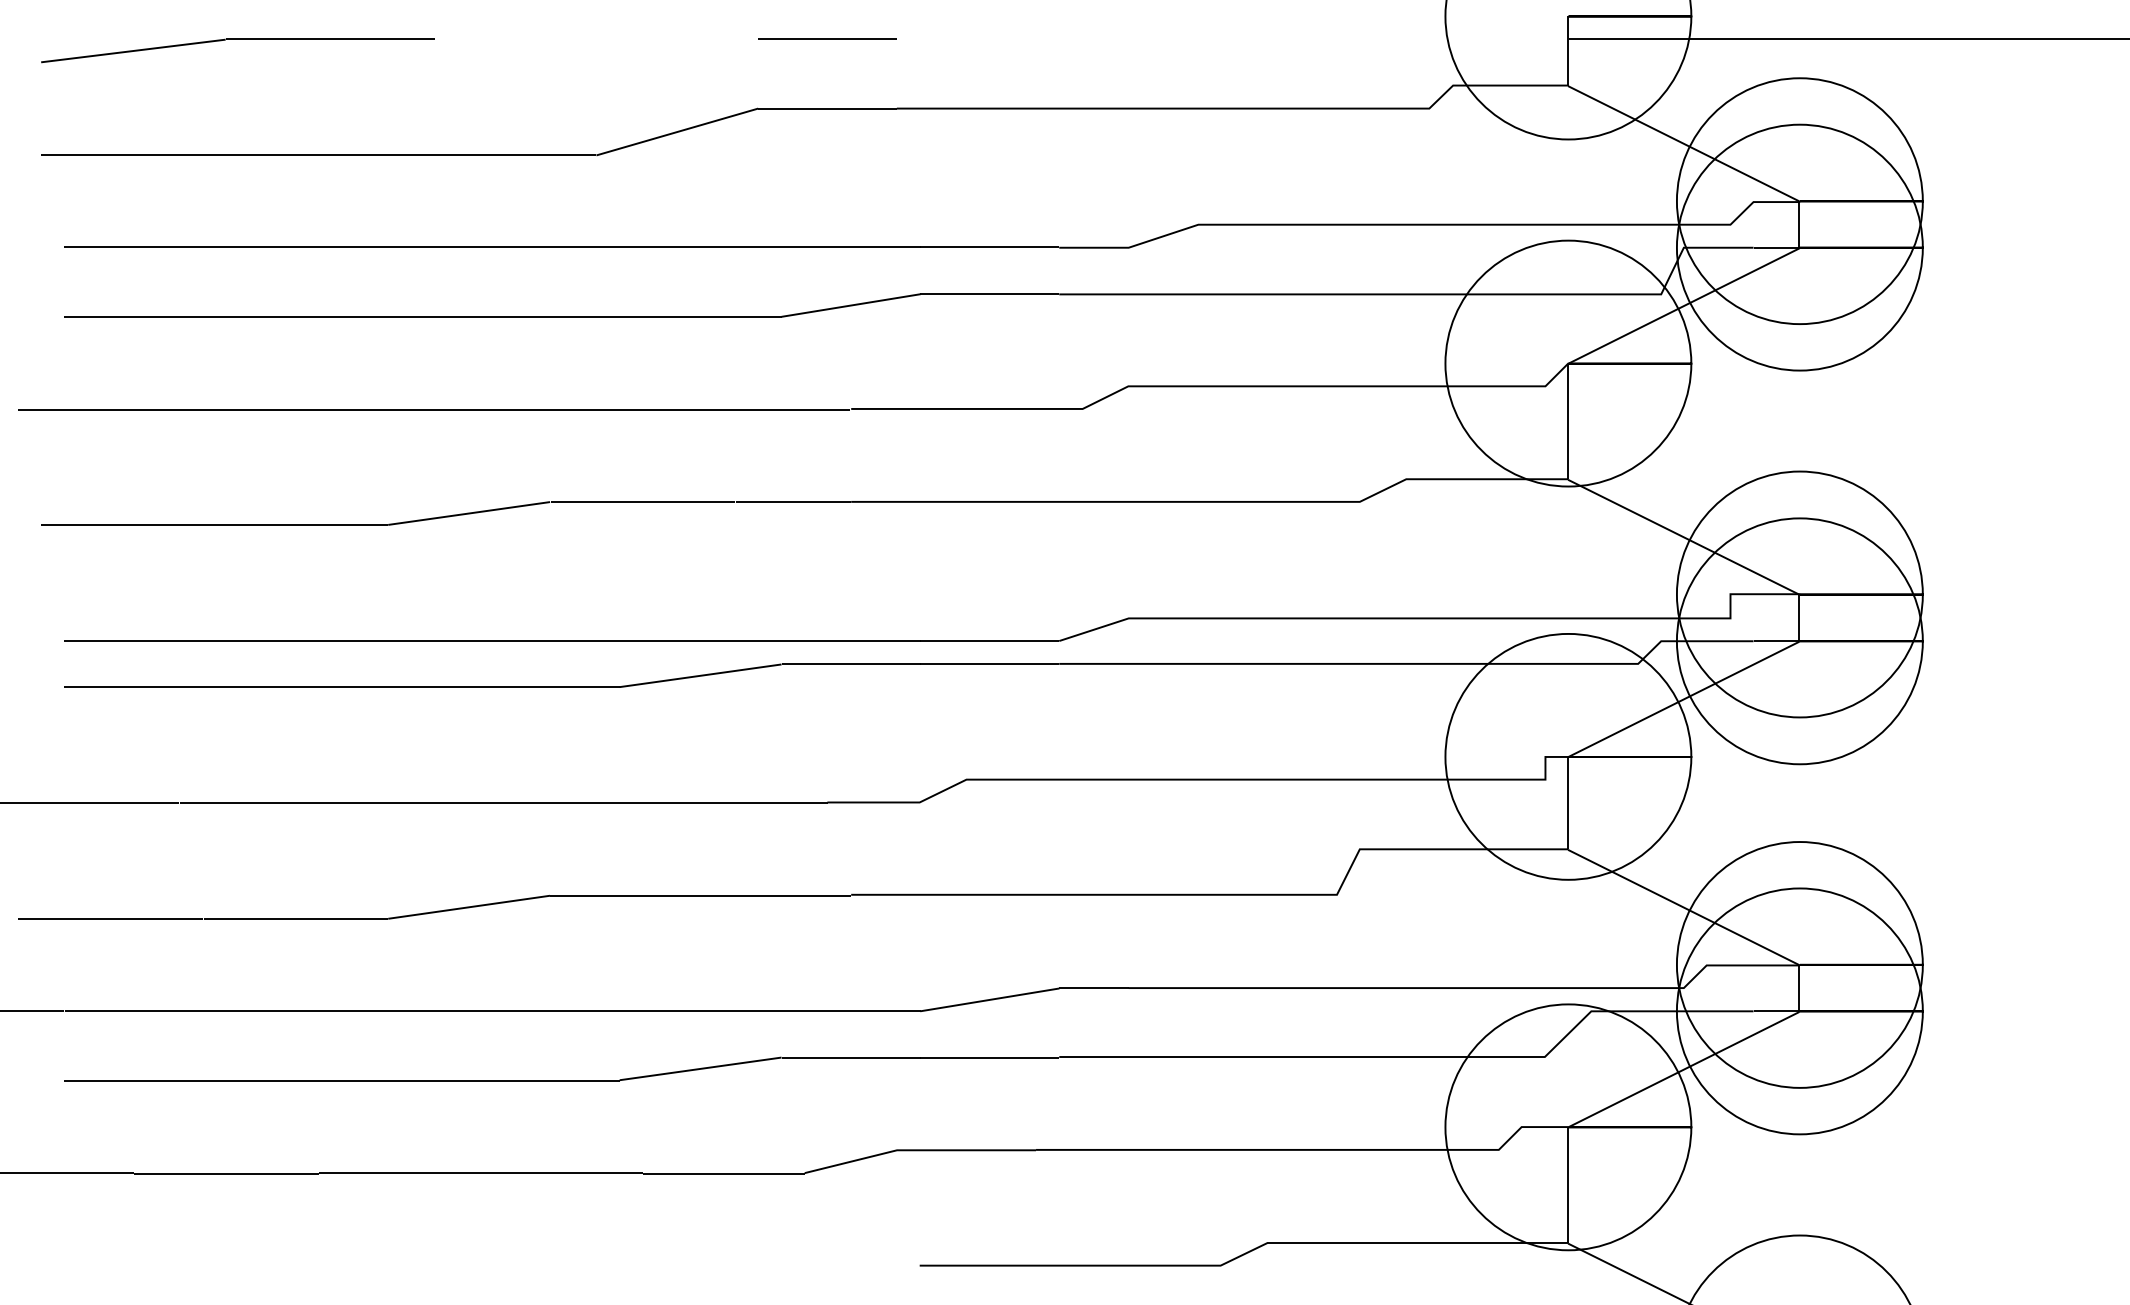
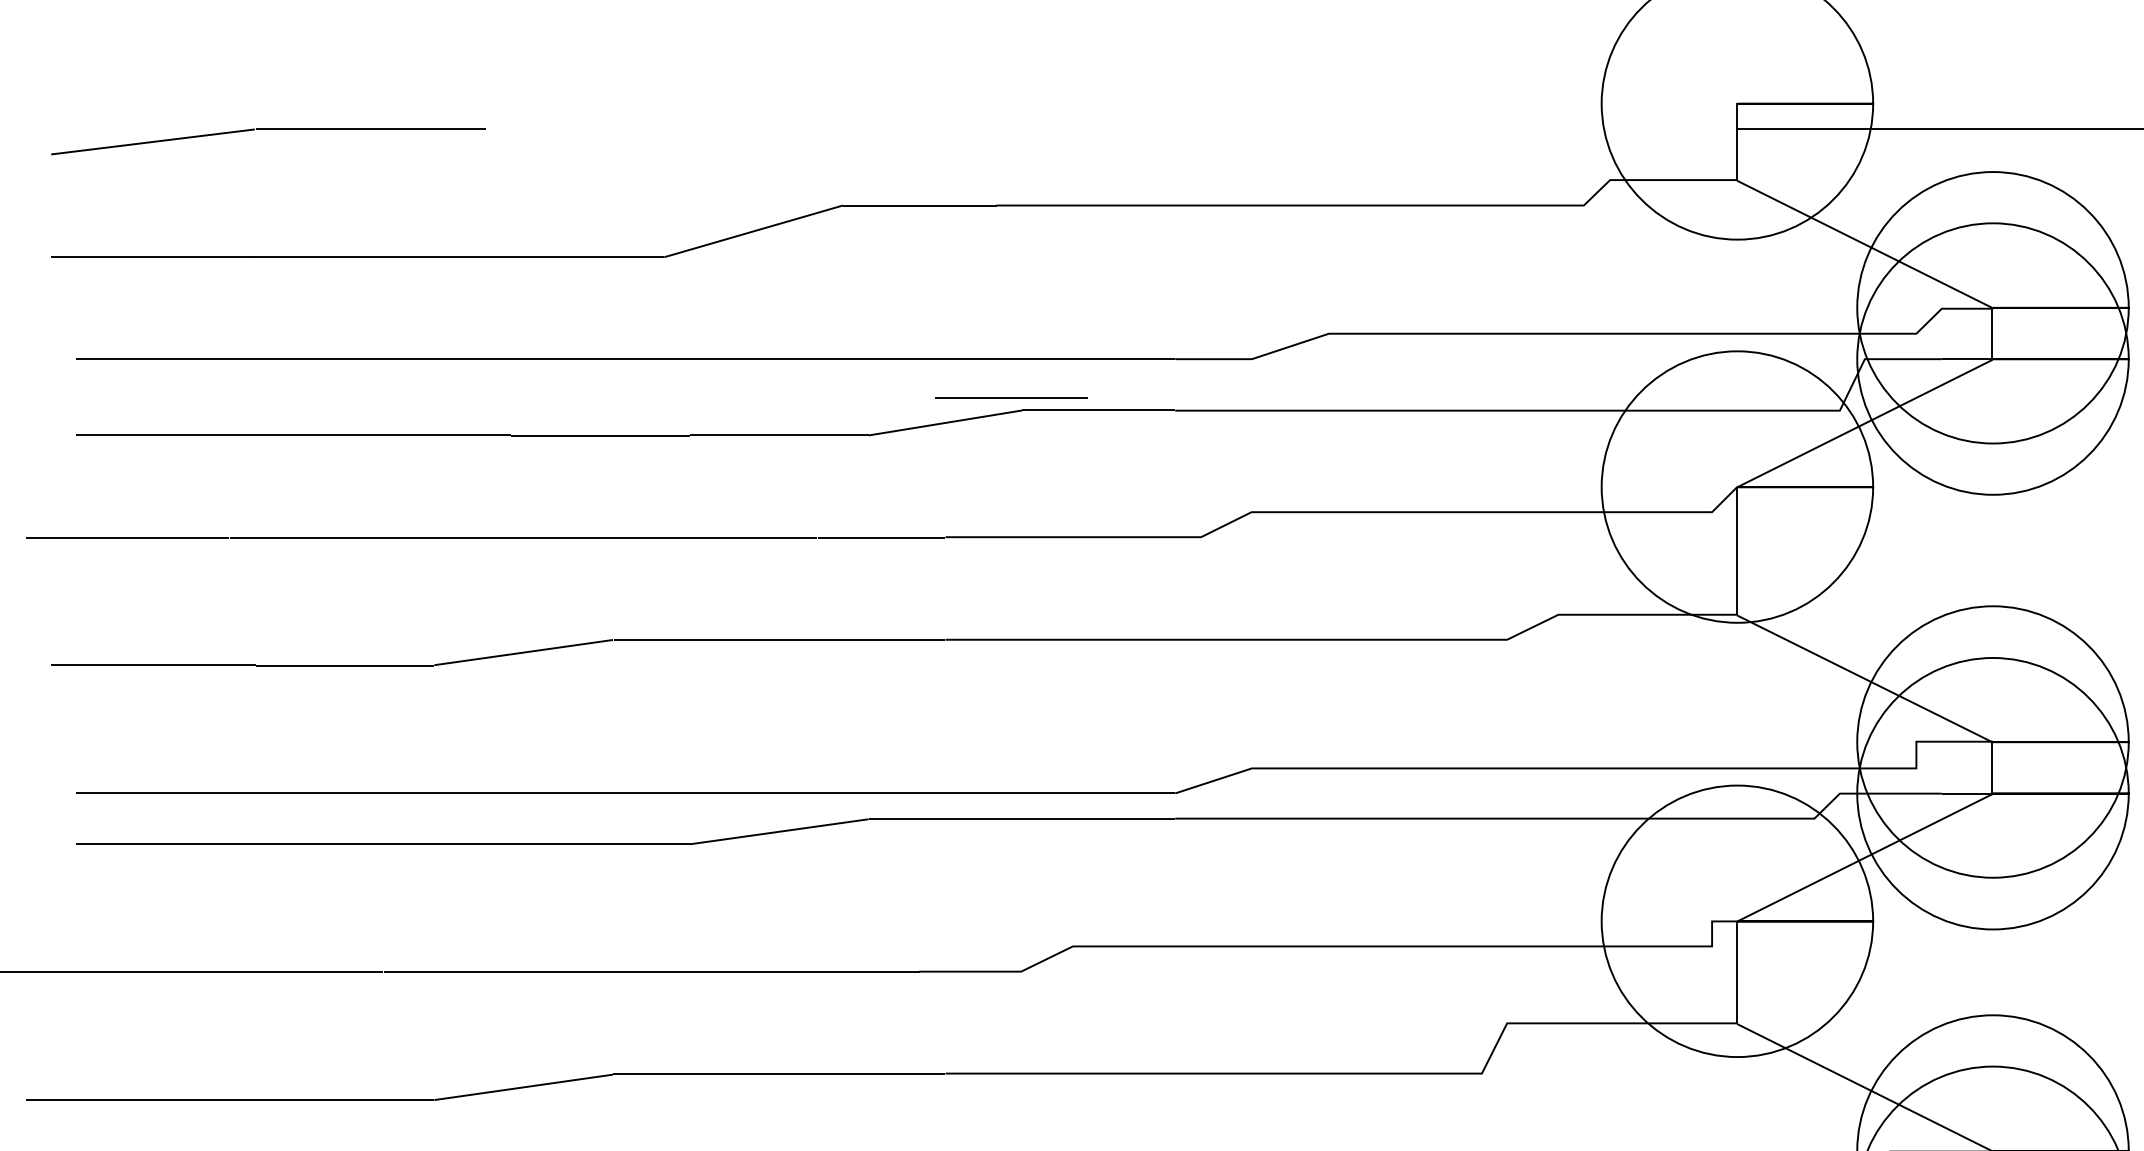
line: (827, 38) -> (1011, 396), moved

